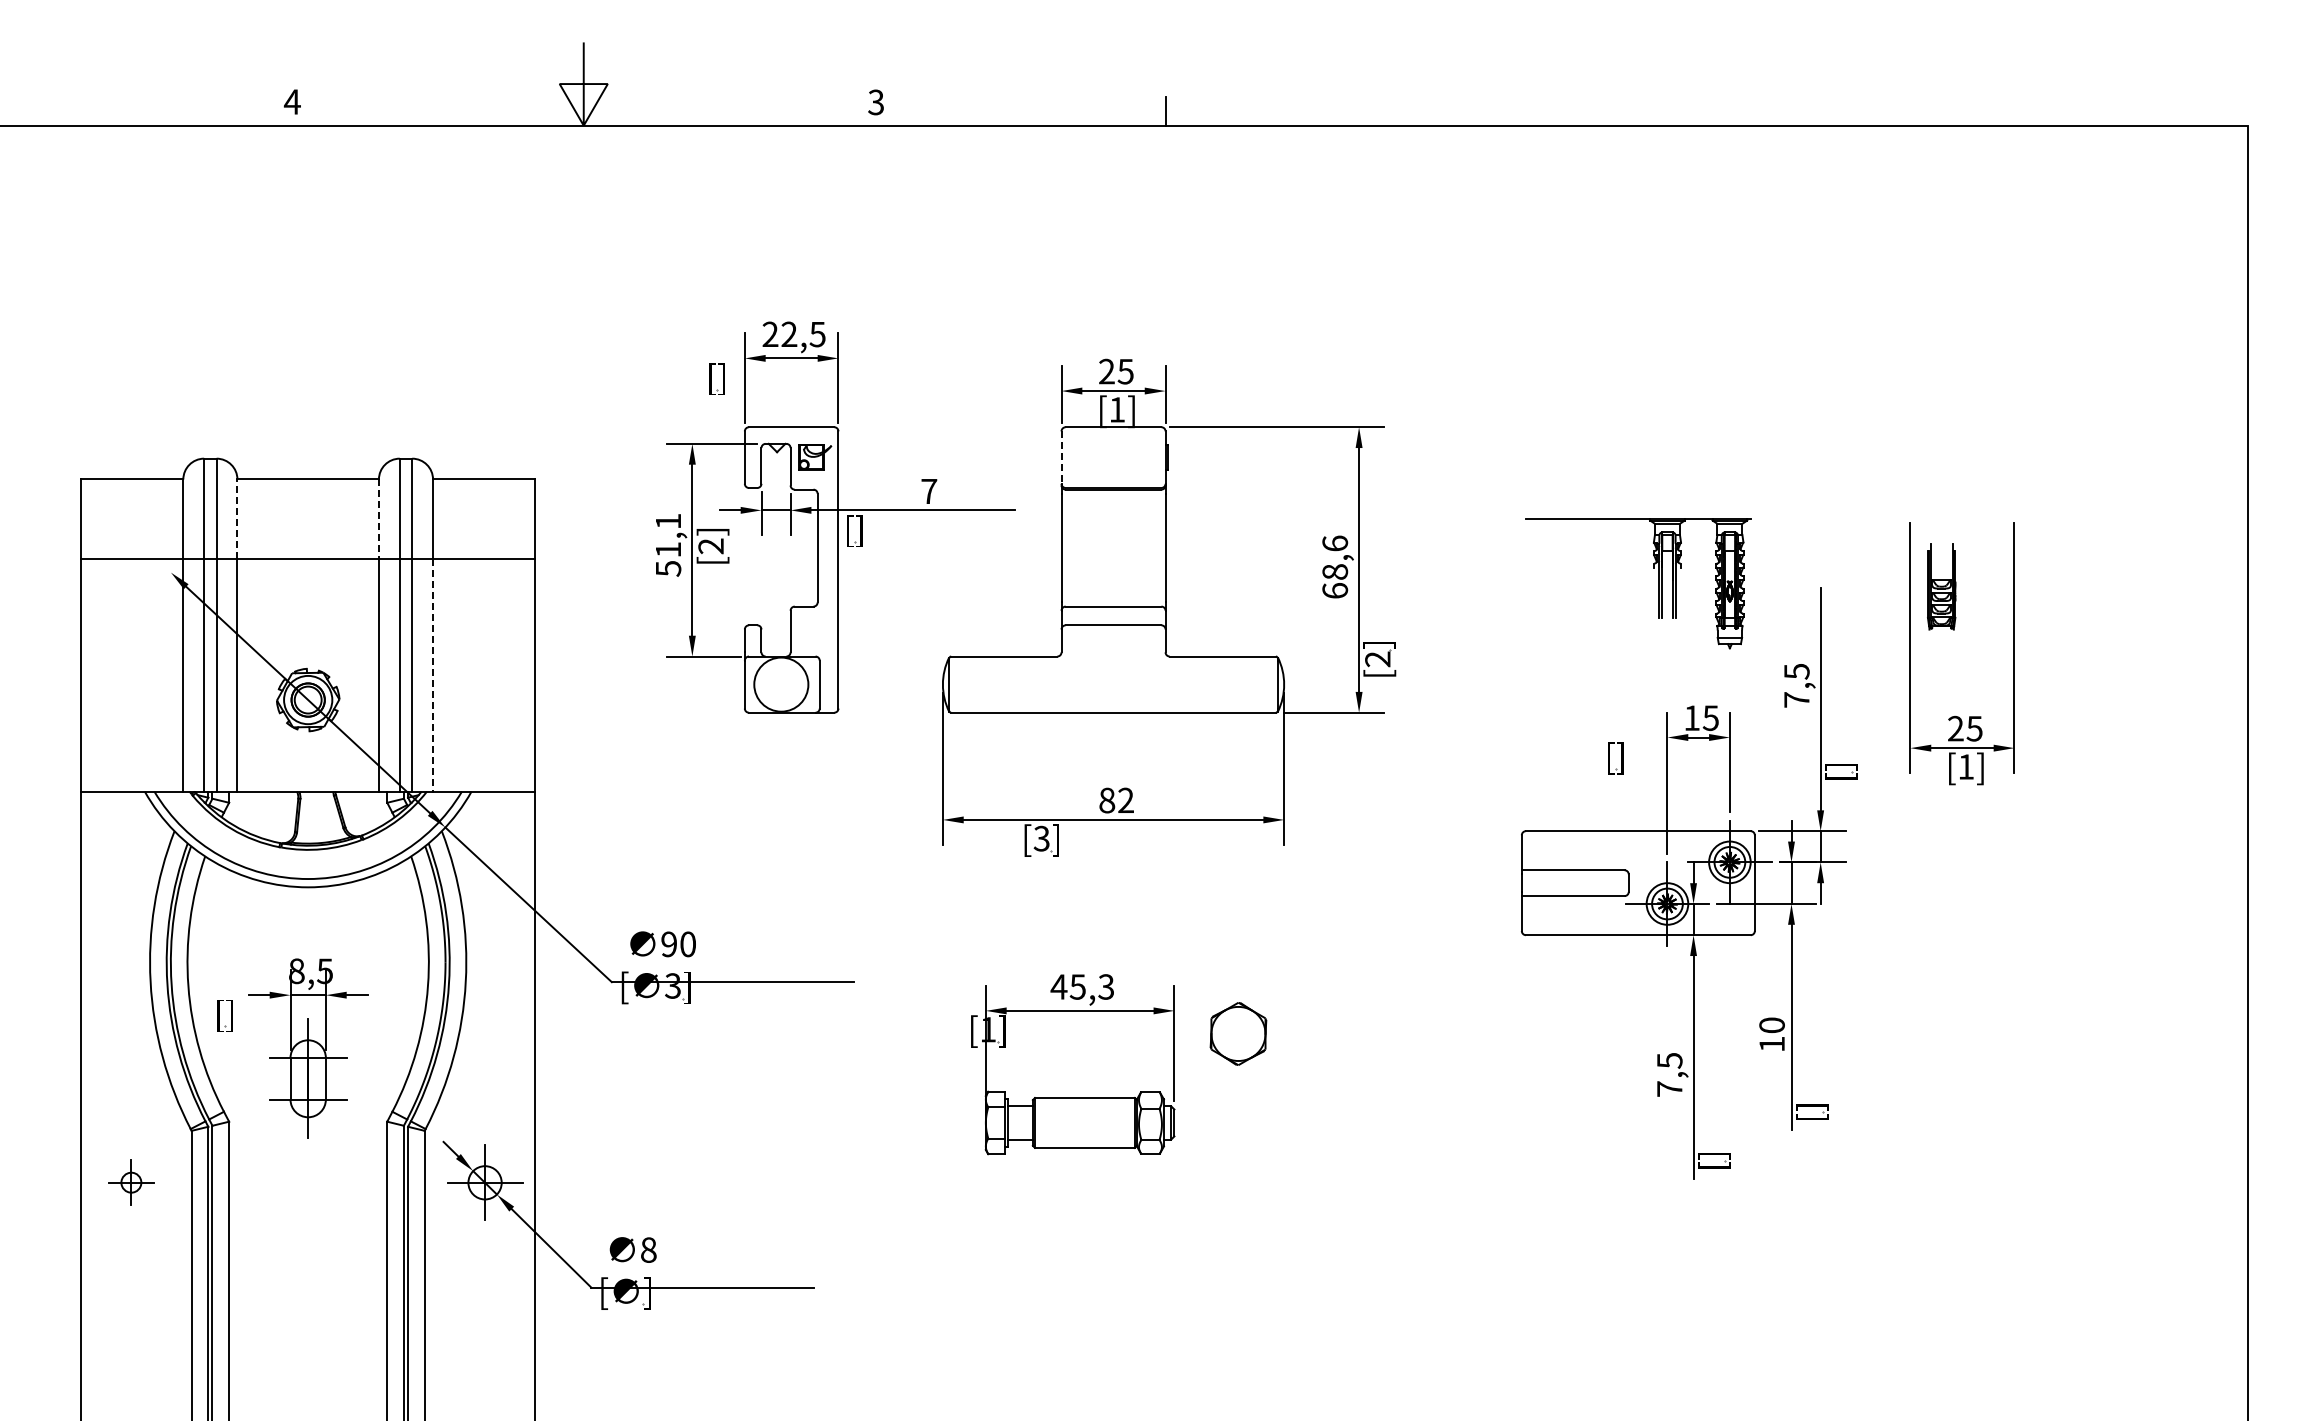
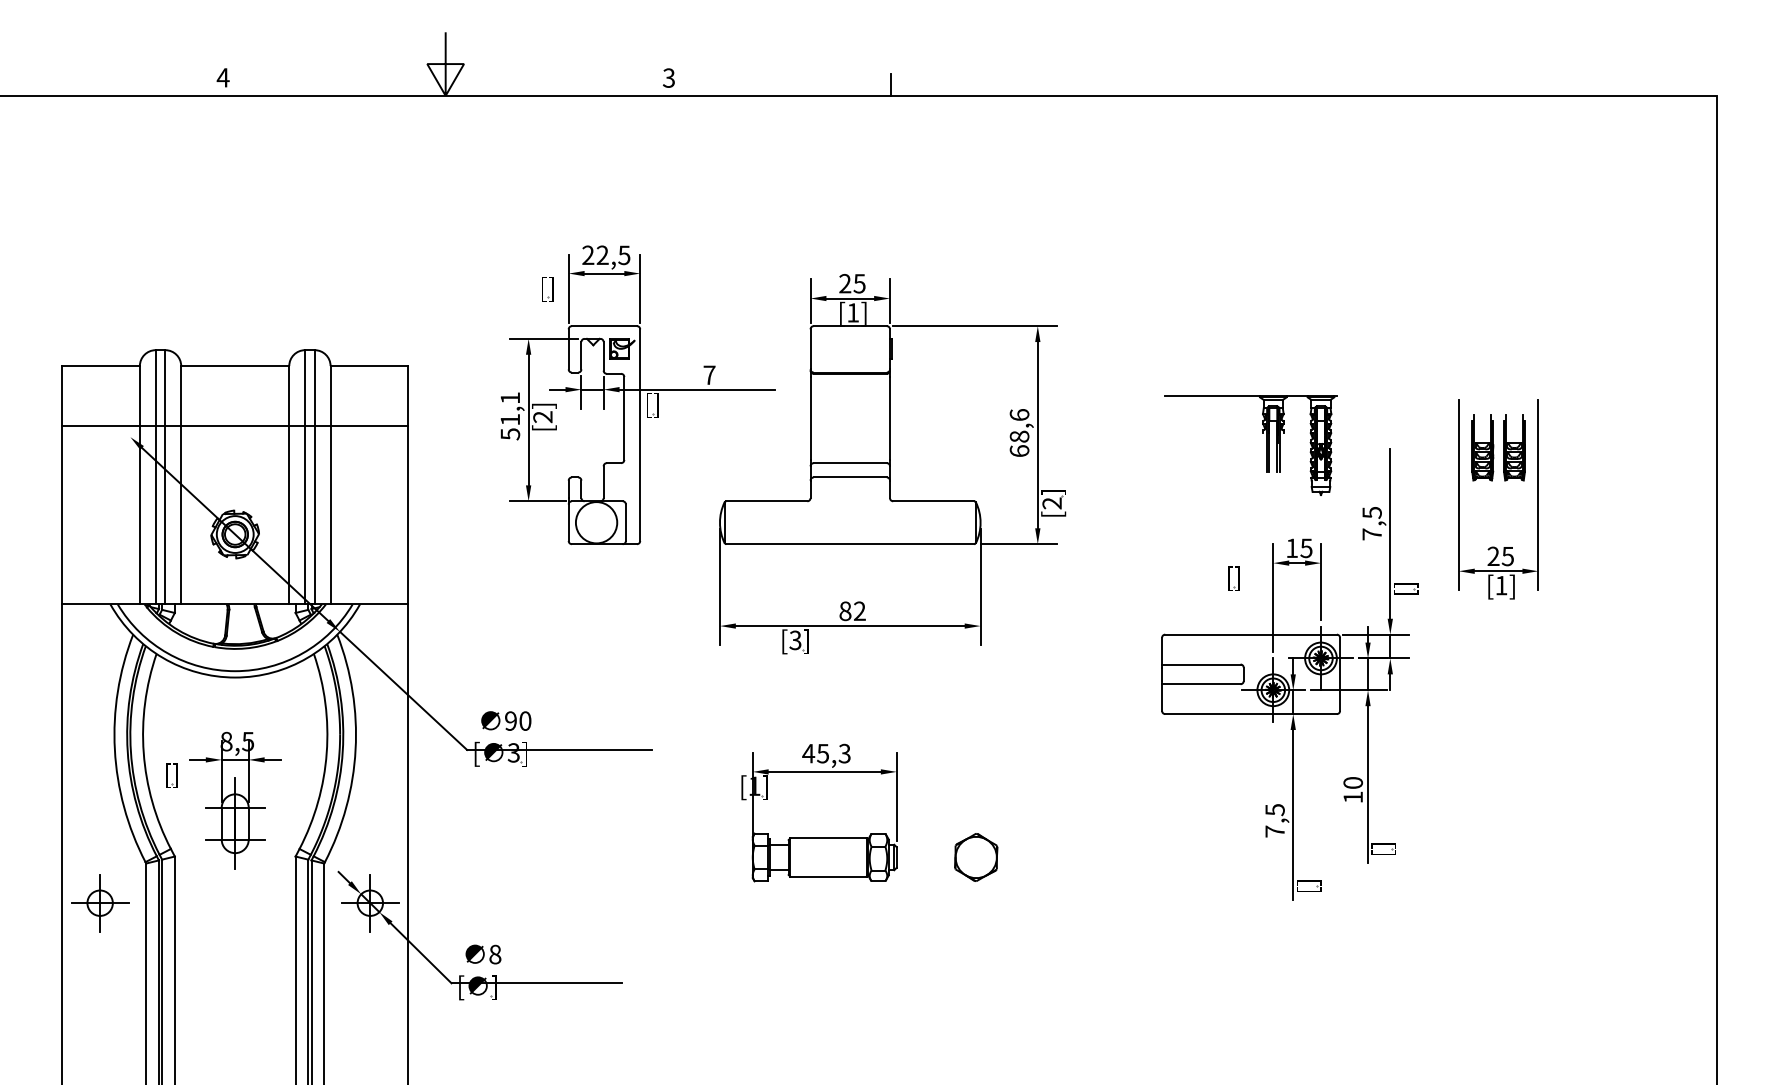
line: (1061, 458) -> (810, 350), dashed -> solid
line: (237, 519) -> (181, 396), dashed -> solid
line: (378, 519) -> (288, 396), dashed -> solid
part: (1982, 586) -> (1513, 447), added
line: (433, 675) -> (330, 515), dashed -> solid
part: (1238, 1033) -> (976, 857), moved
part: (131, 1182) -> (100, 902), size x1.67

